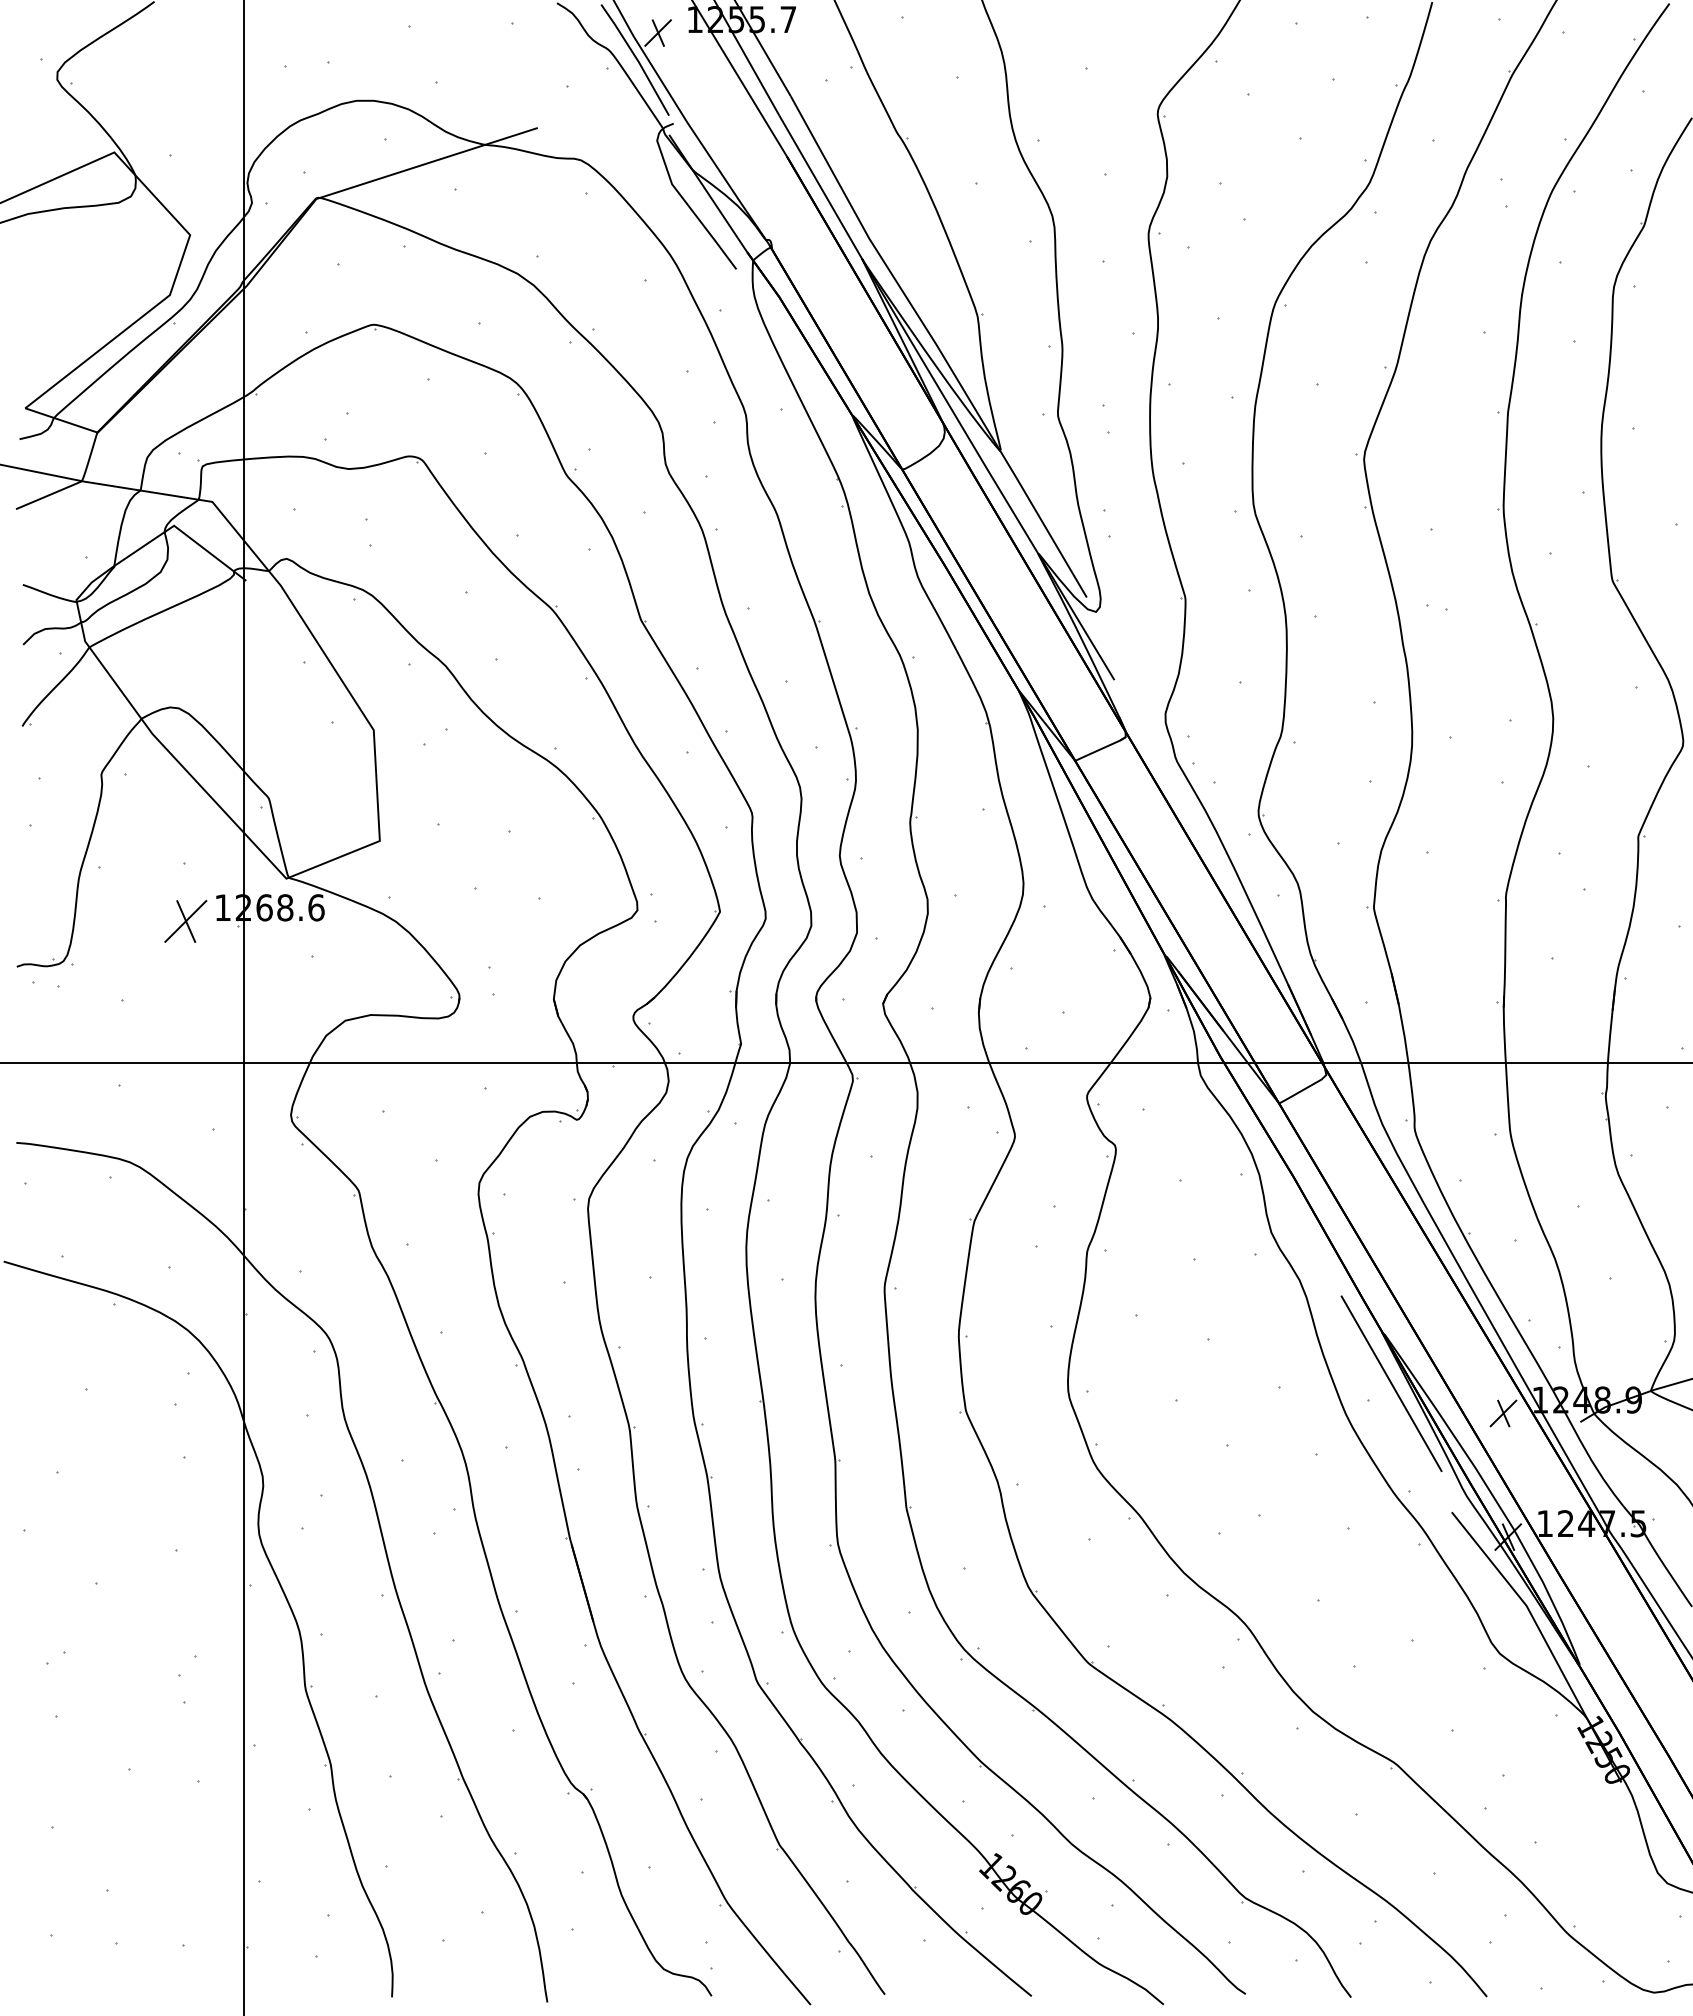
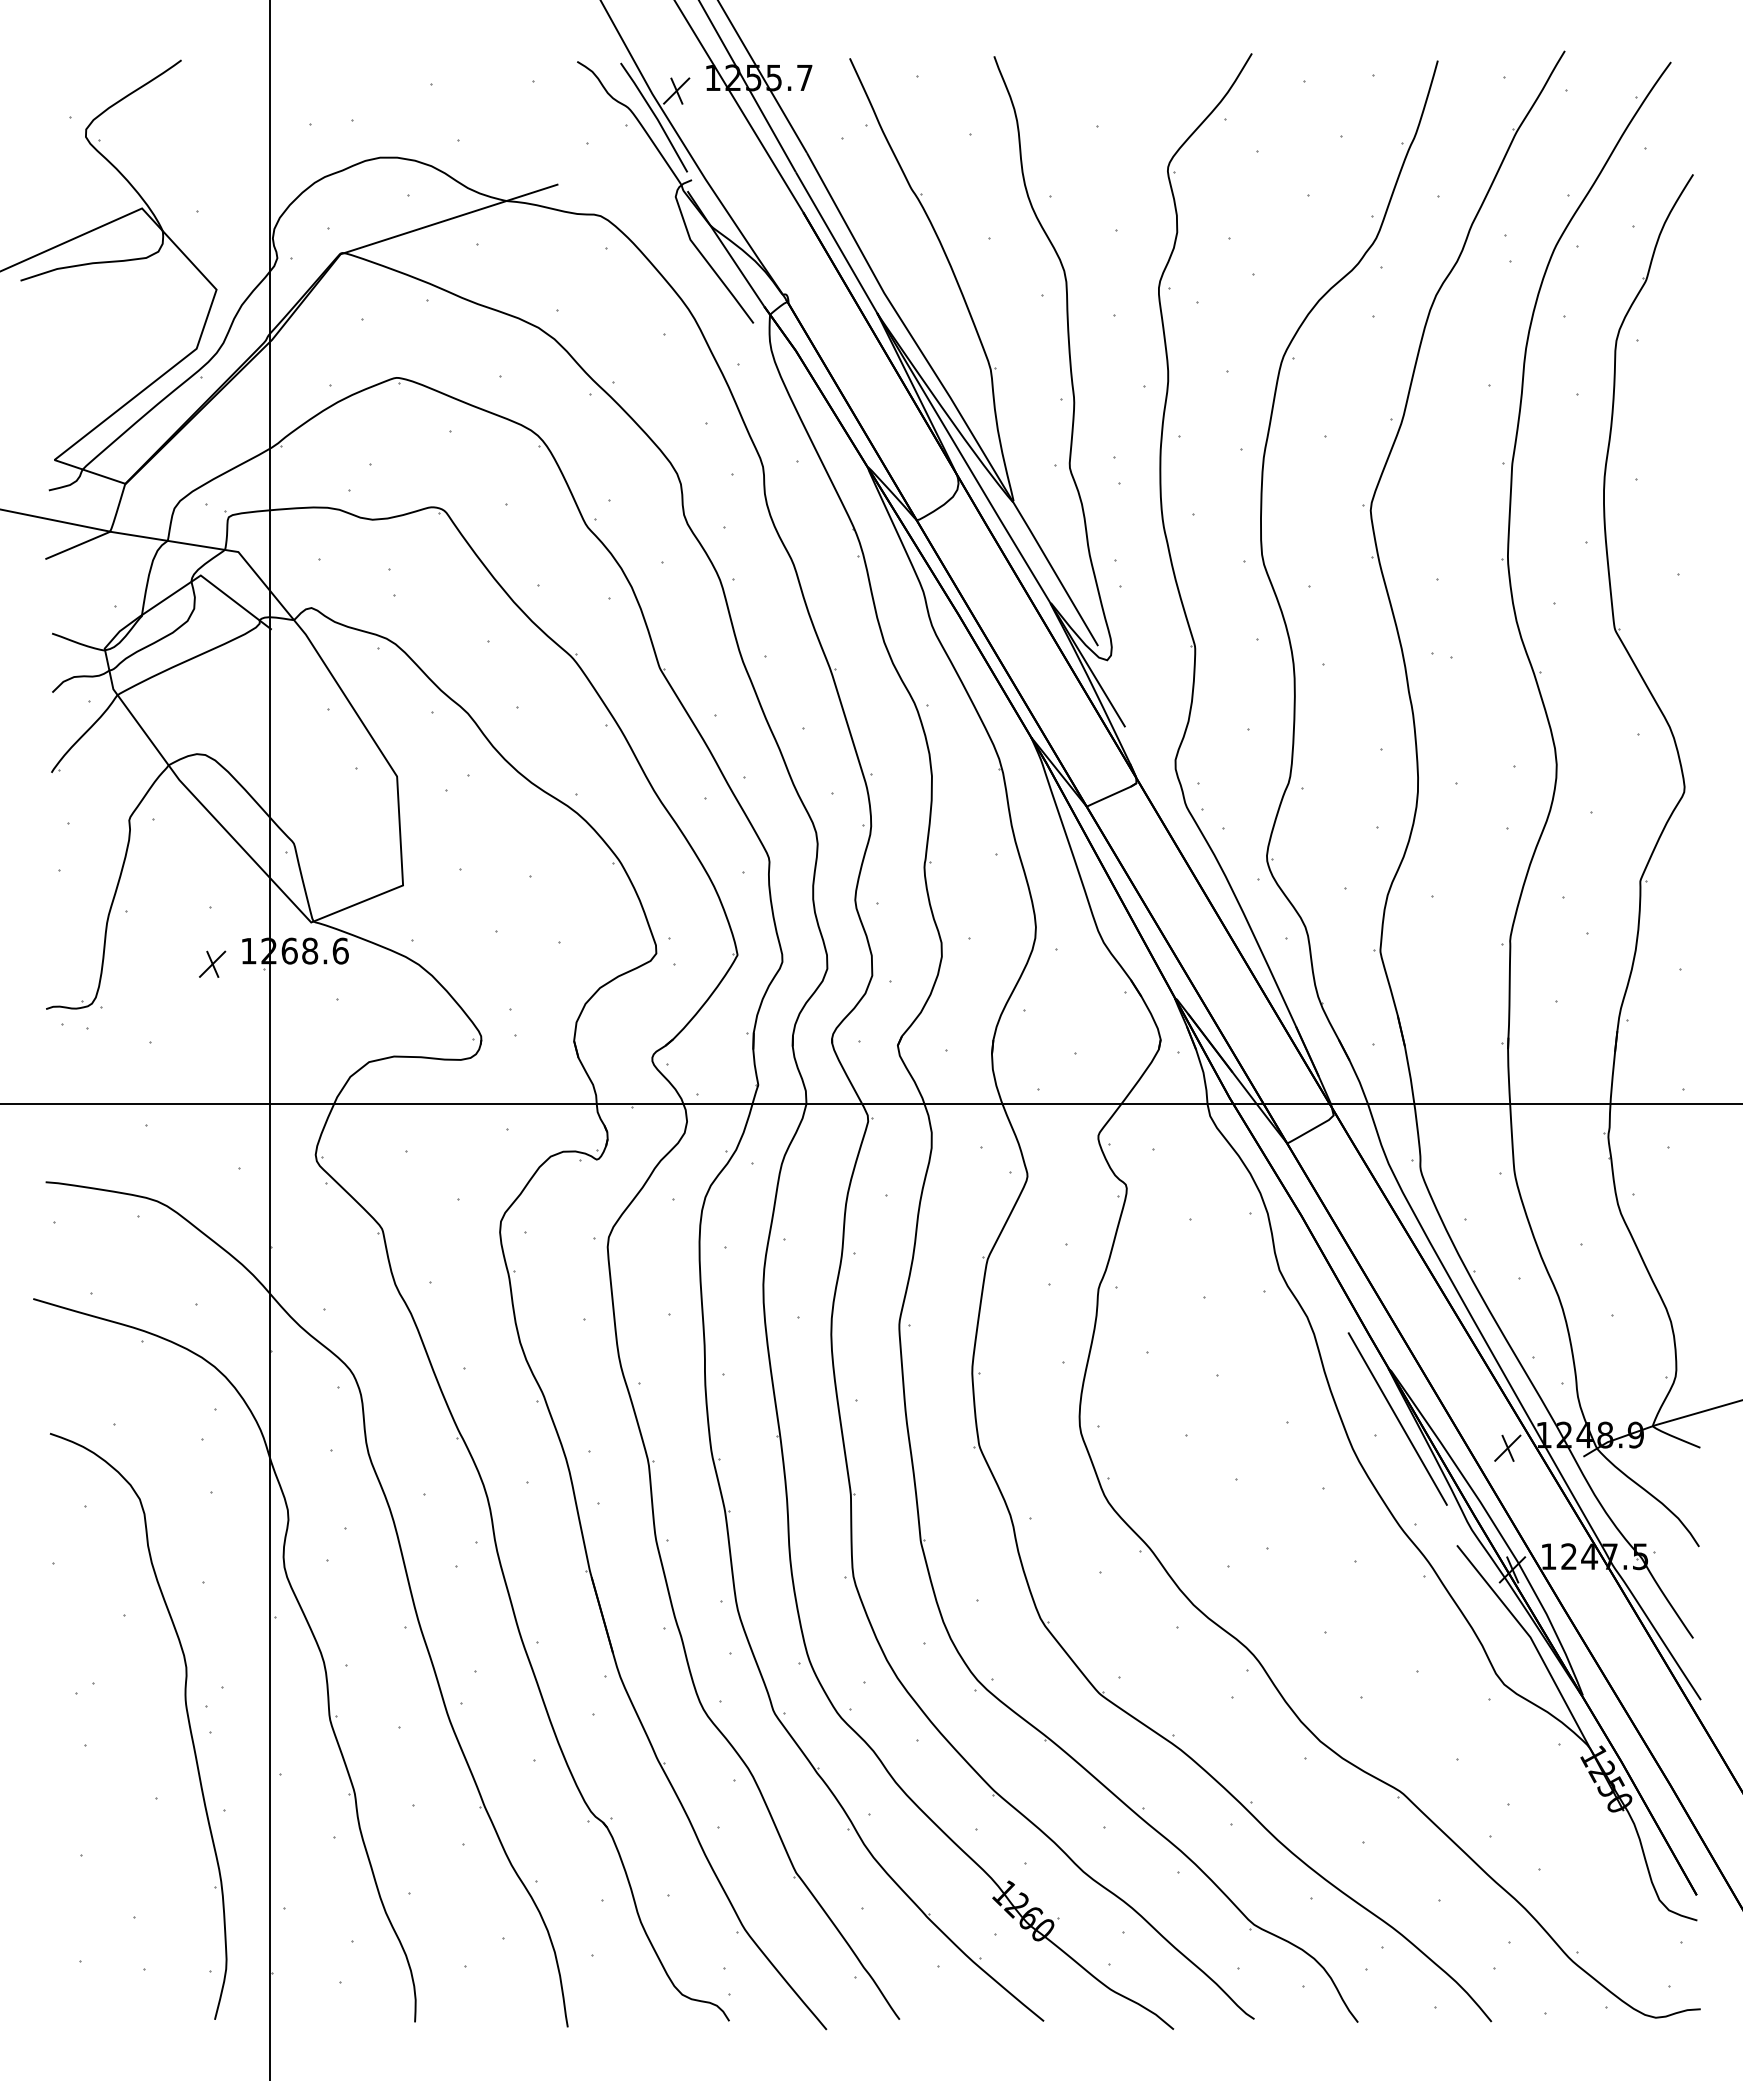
part: (186, 920) -> (212, 963), size x0.62
part: (159, 1684) -> (186, 1714), added

